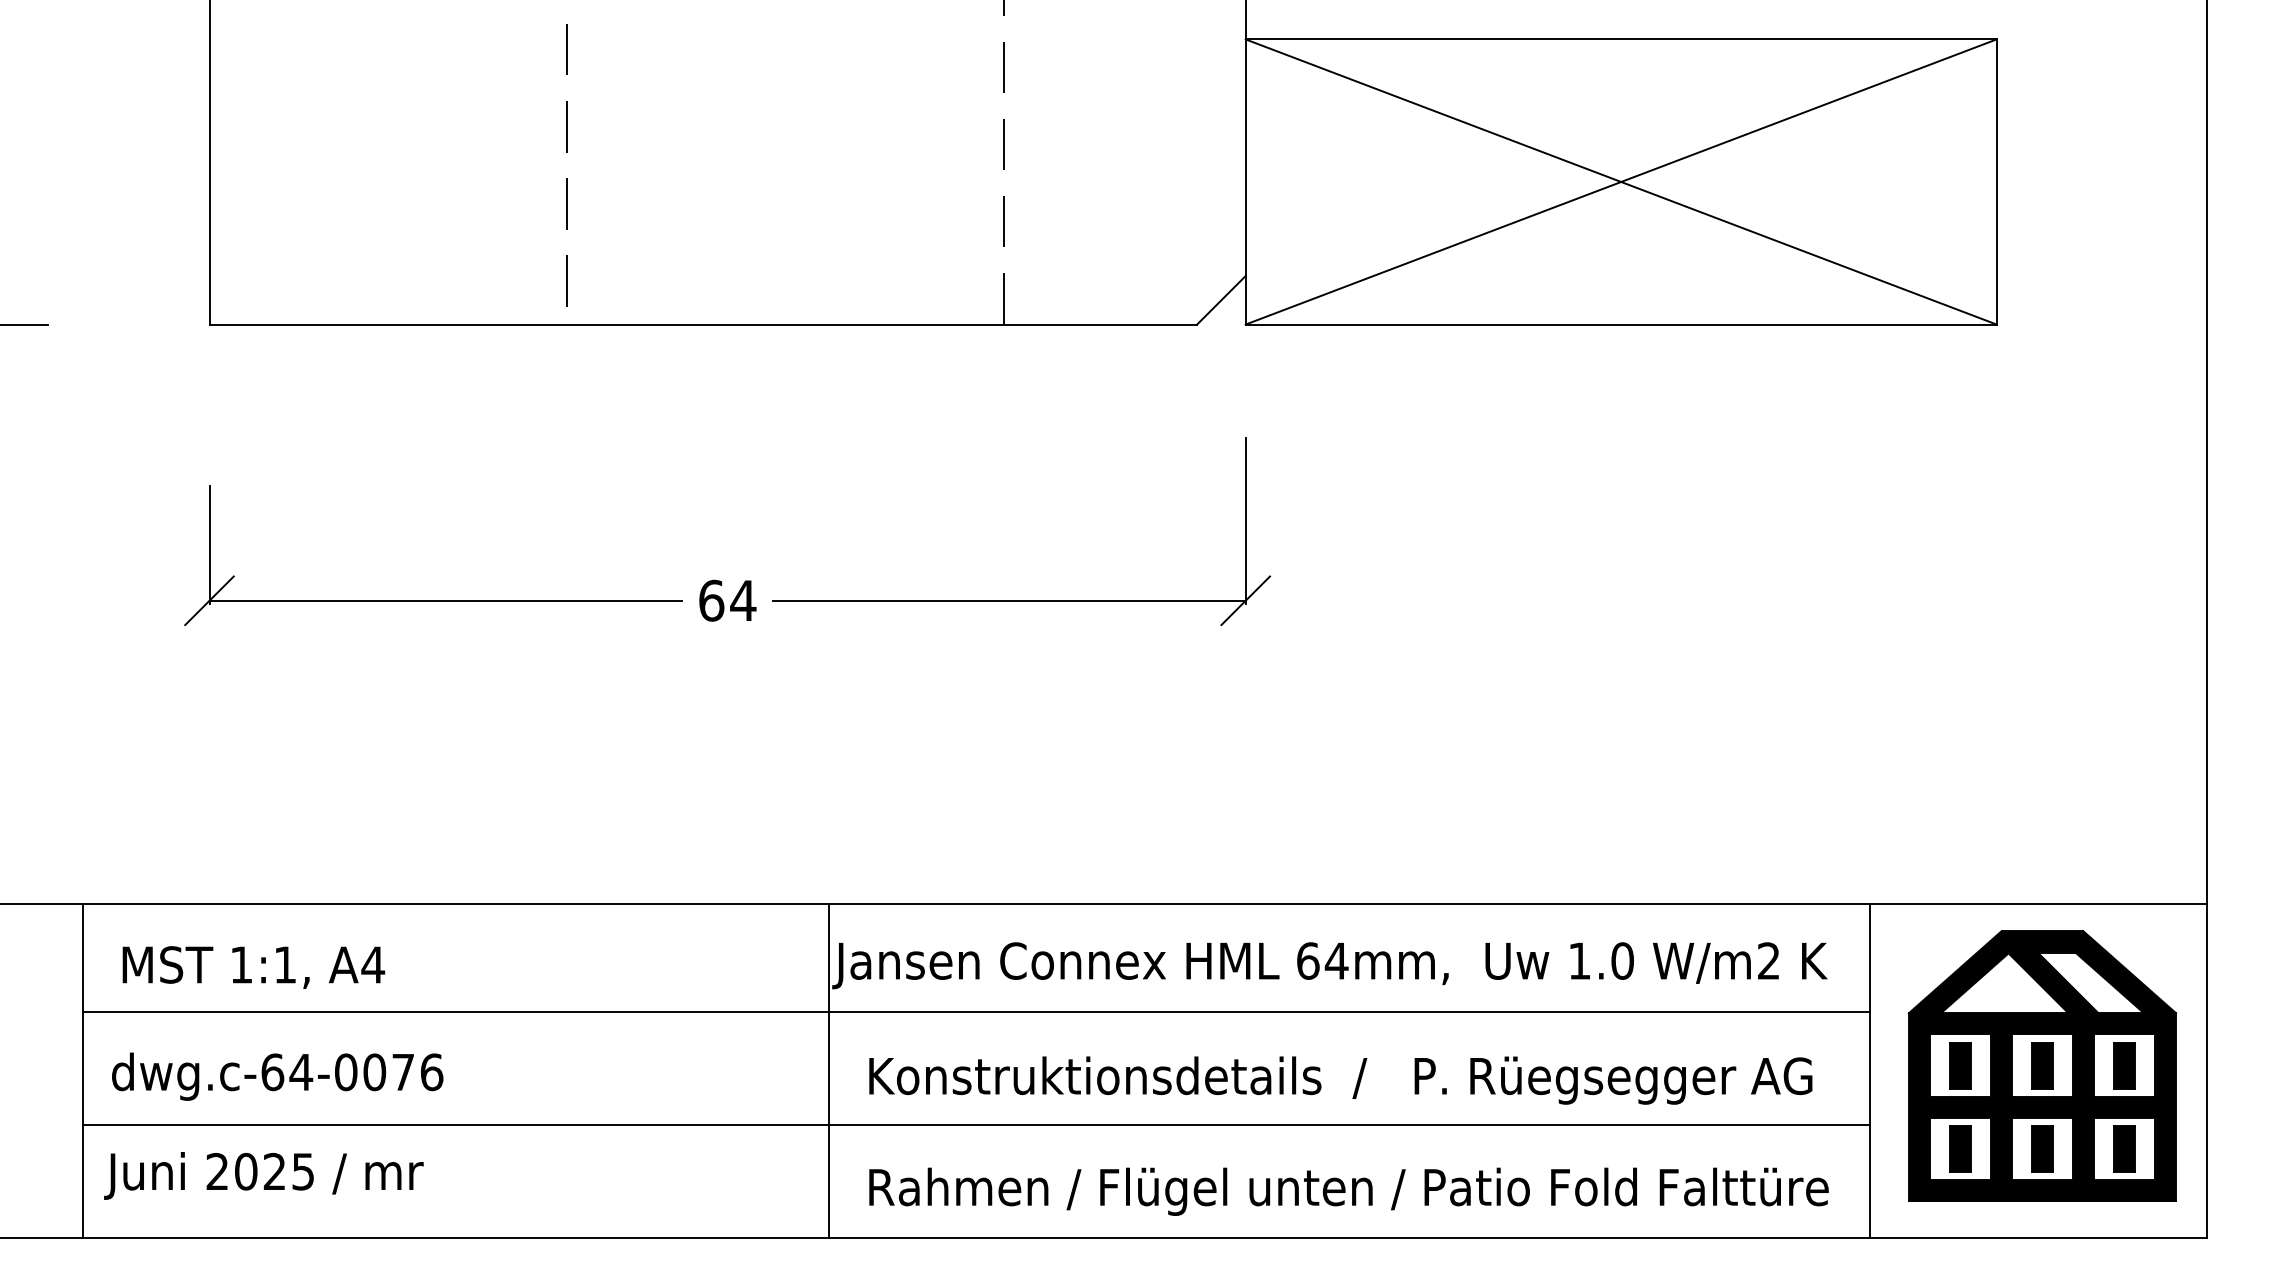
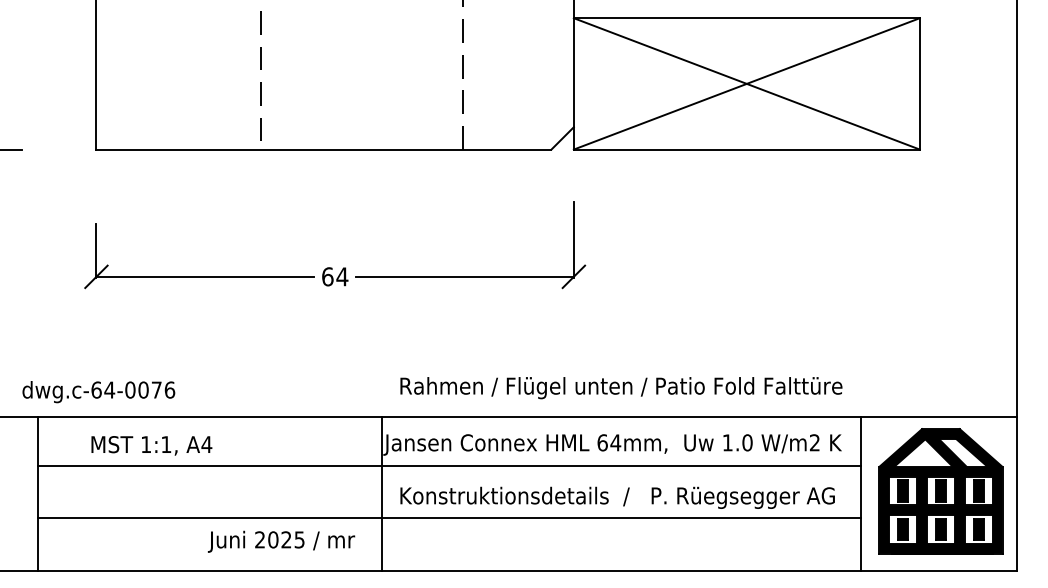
text: (253, 966) -> (151, 445), moved
text: (276, 1077) -> (98, 392), moved
text: (263, 1175) -> (281, 541), moved
text: (1349, 1192) -> (621, 388), moved

